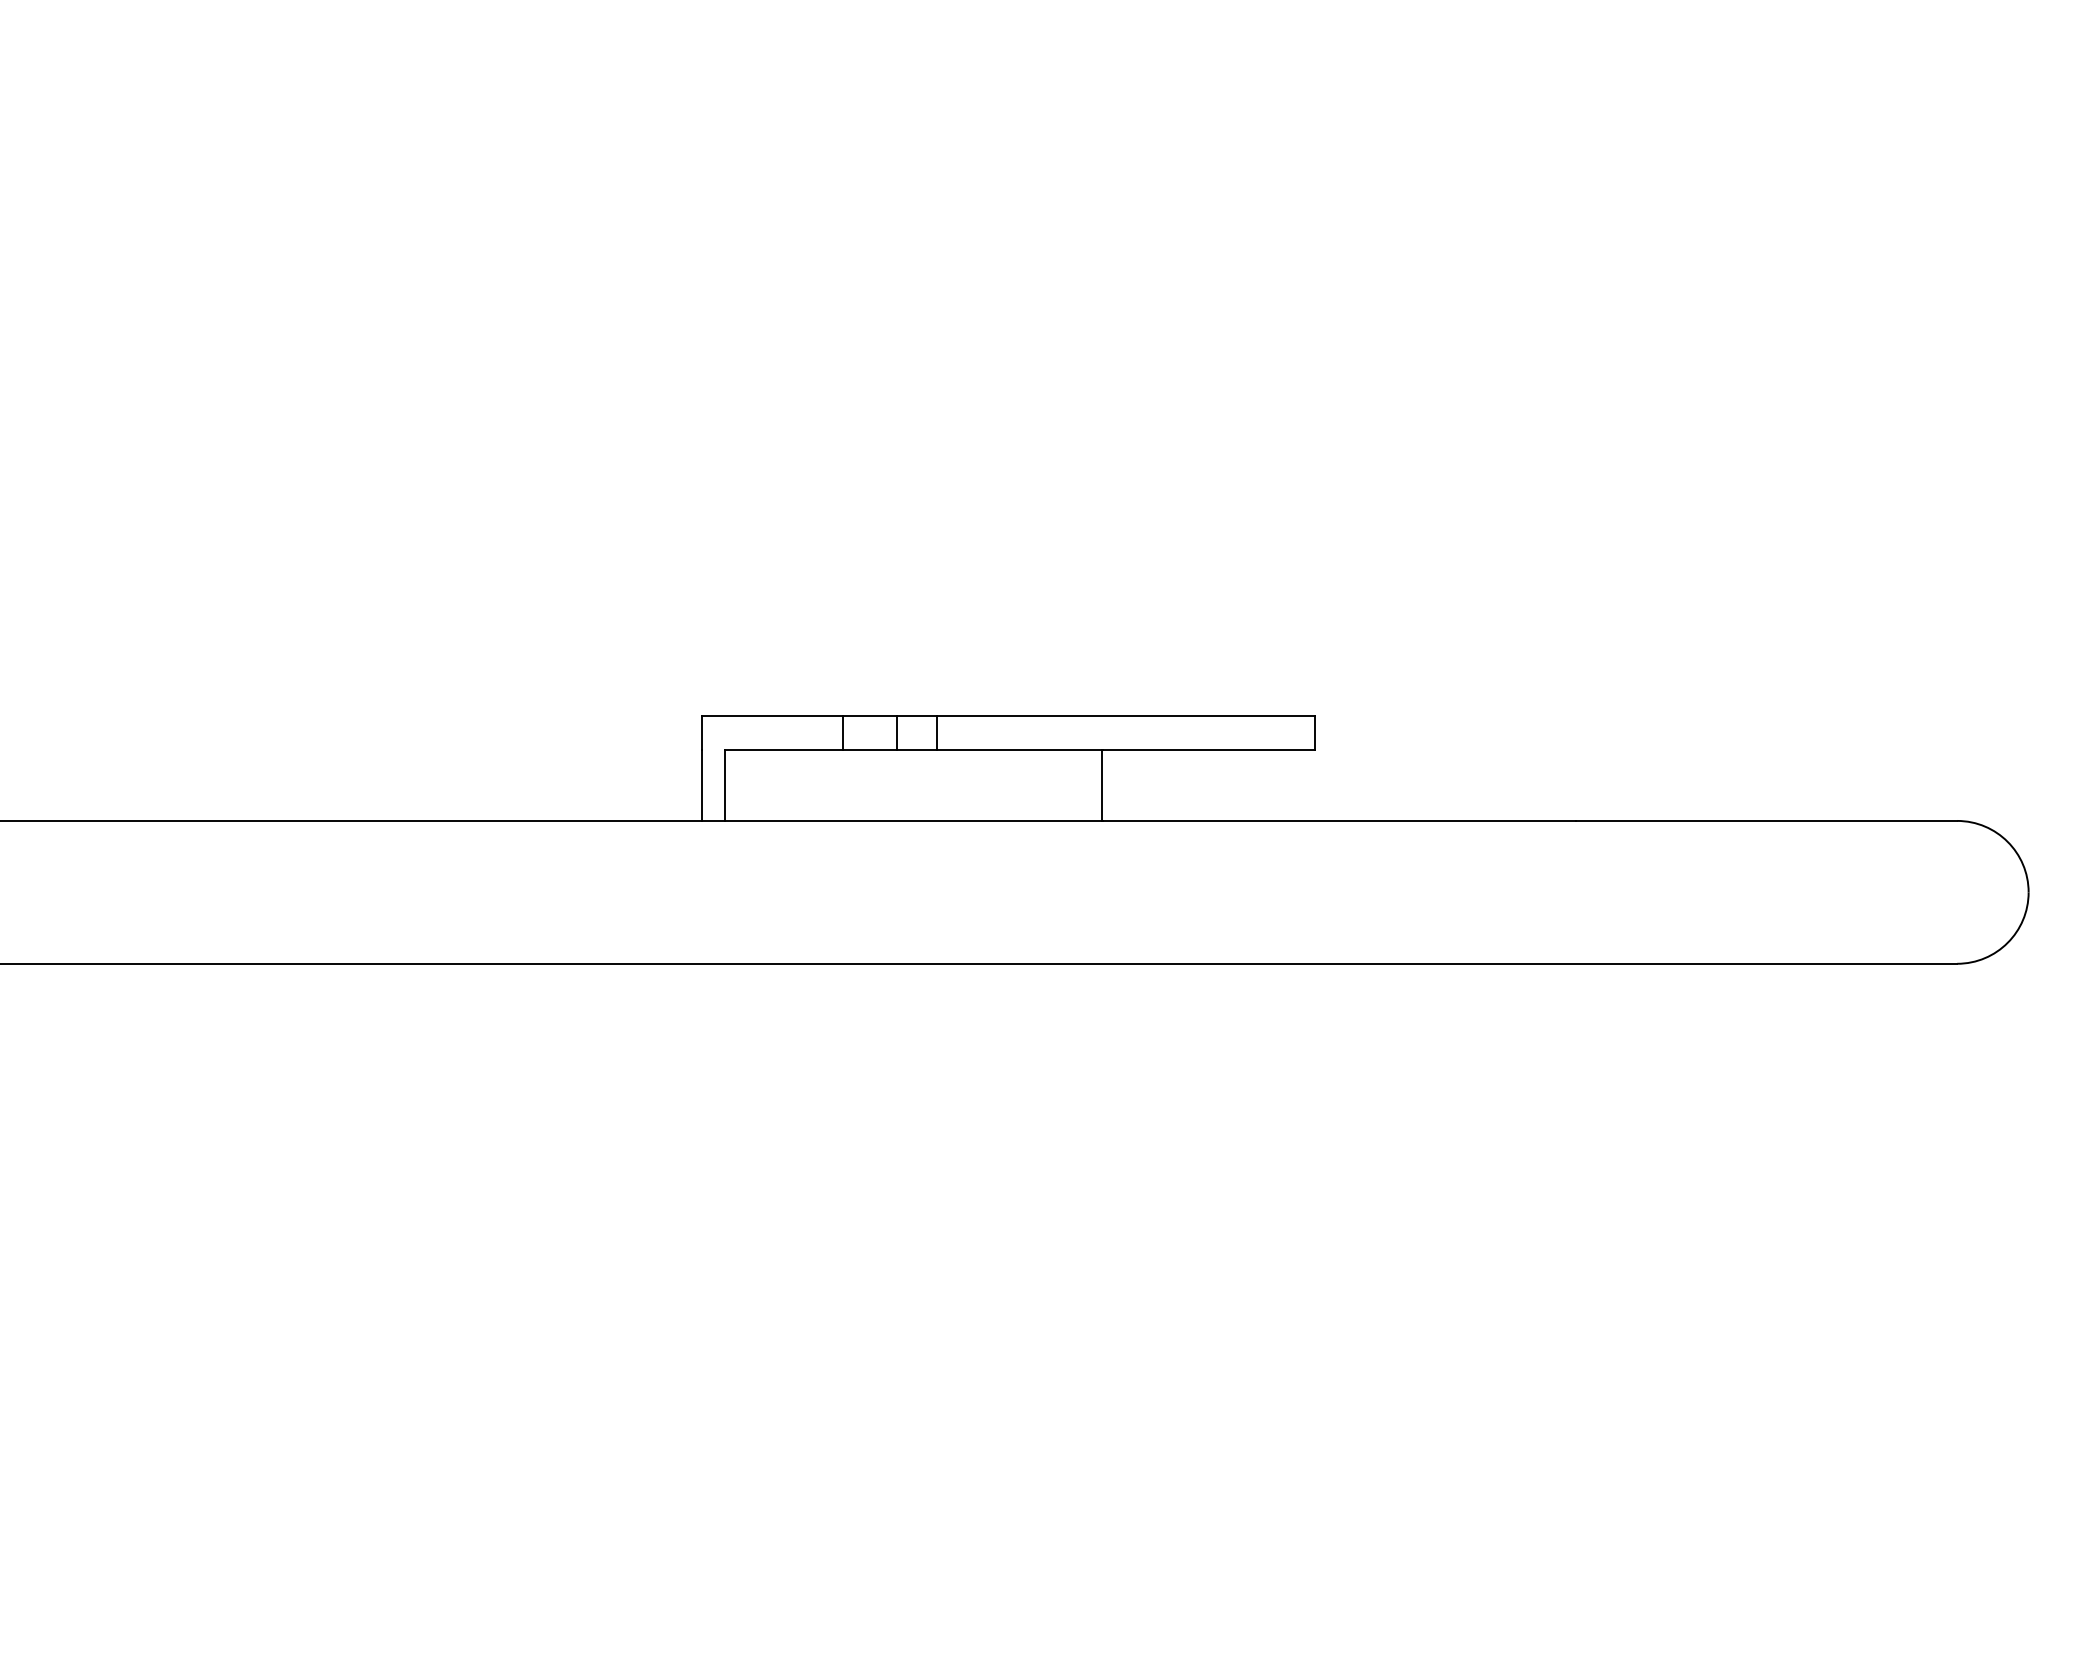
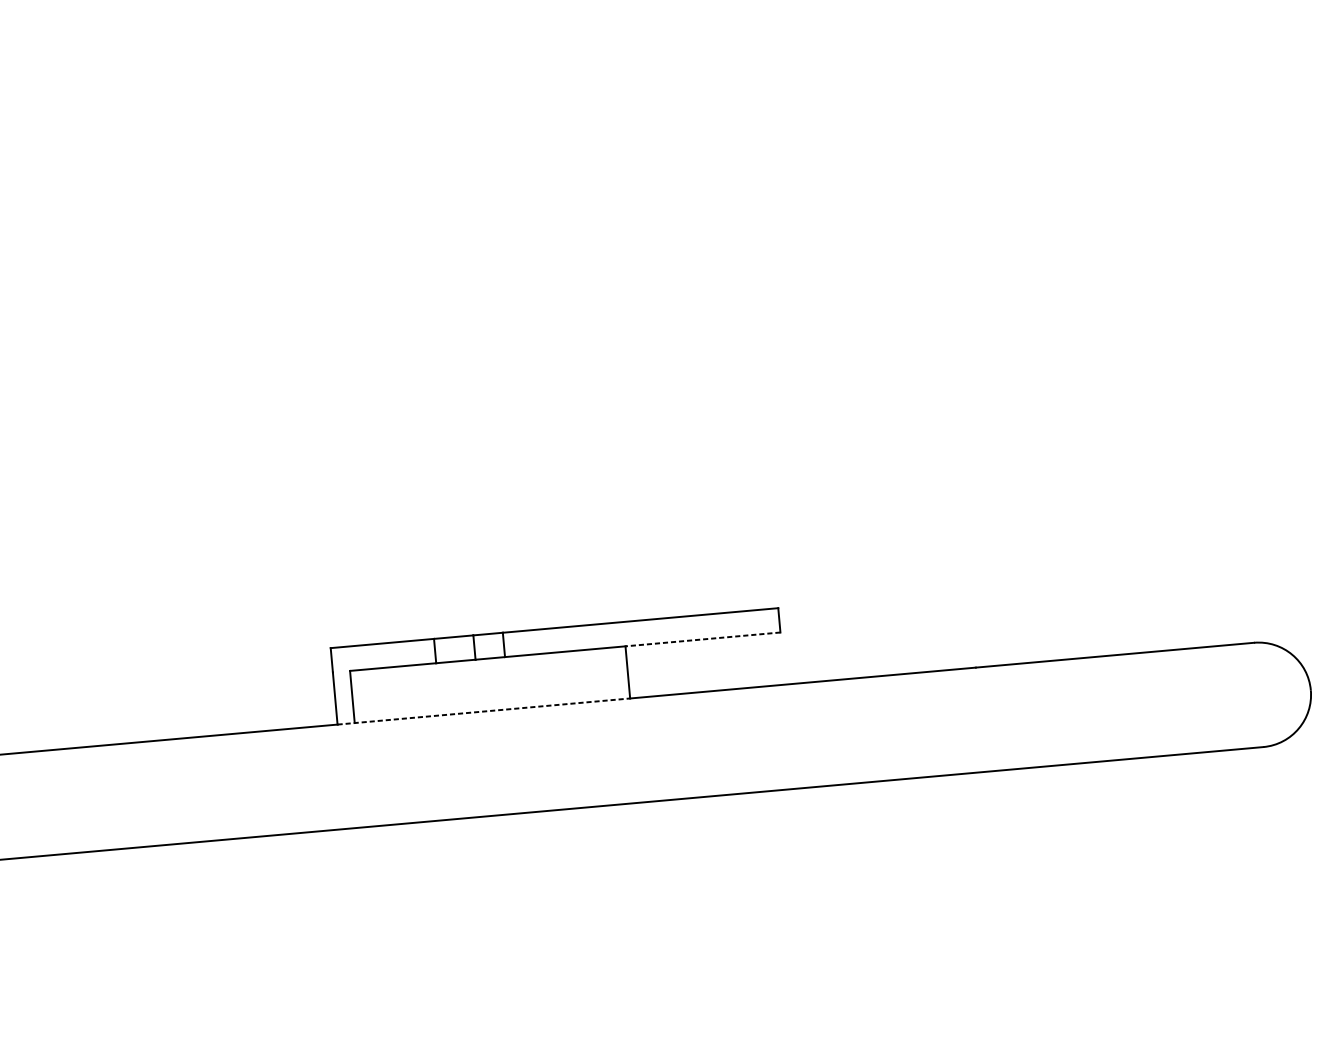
line: (1208, 749) -> (702, 639), solid -> dashed
line: (902, 820) -> (484, 711), solid -> dashed

